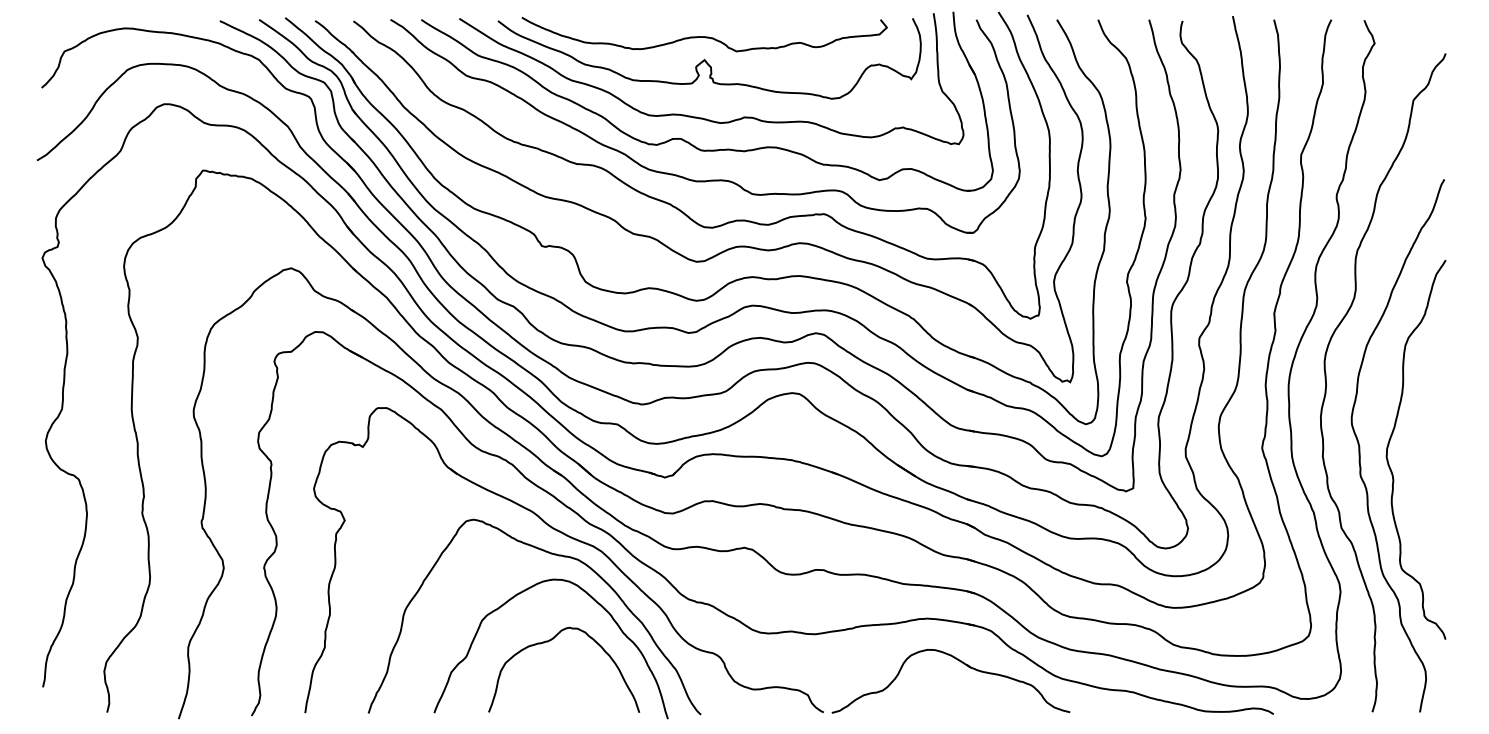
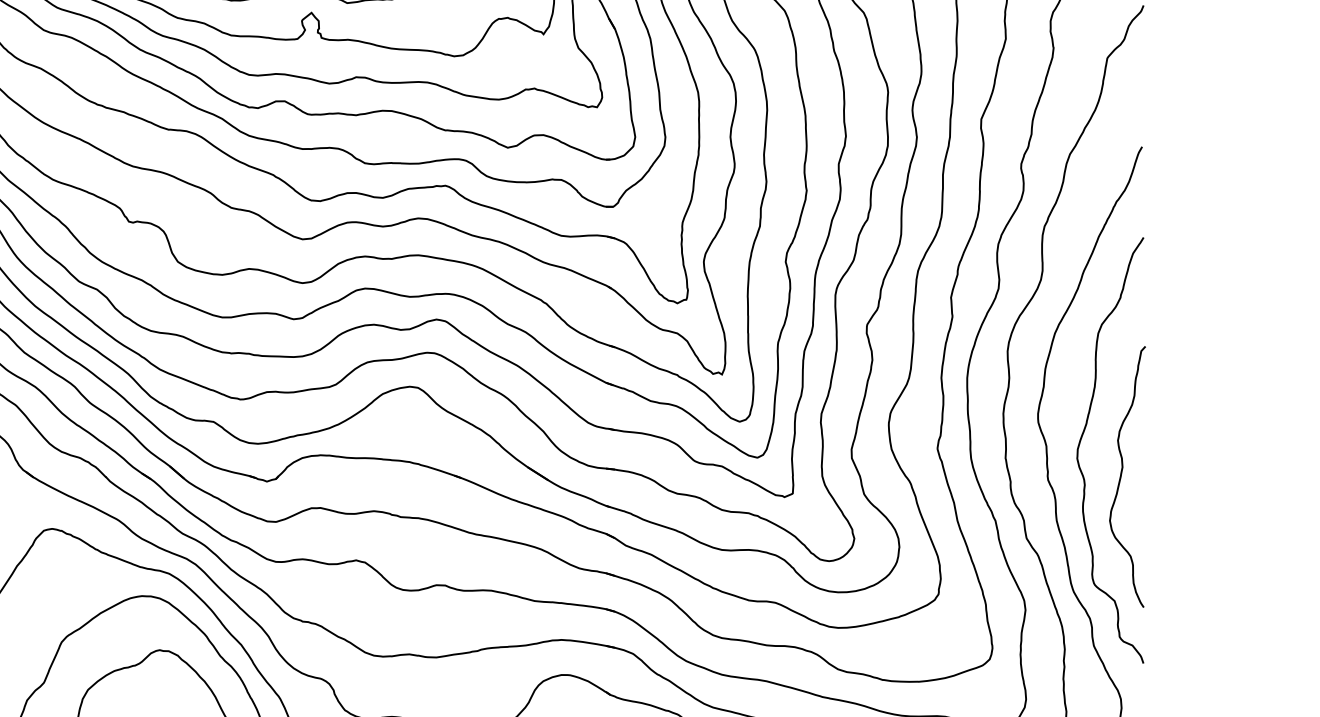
curve: (1426, 472) -> (1122, 475), added

